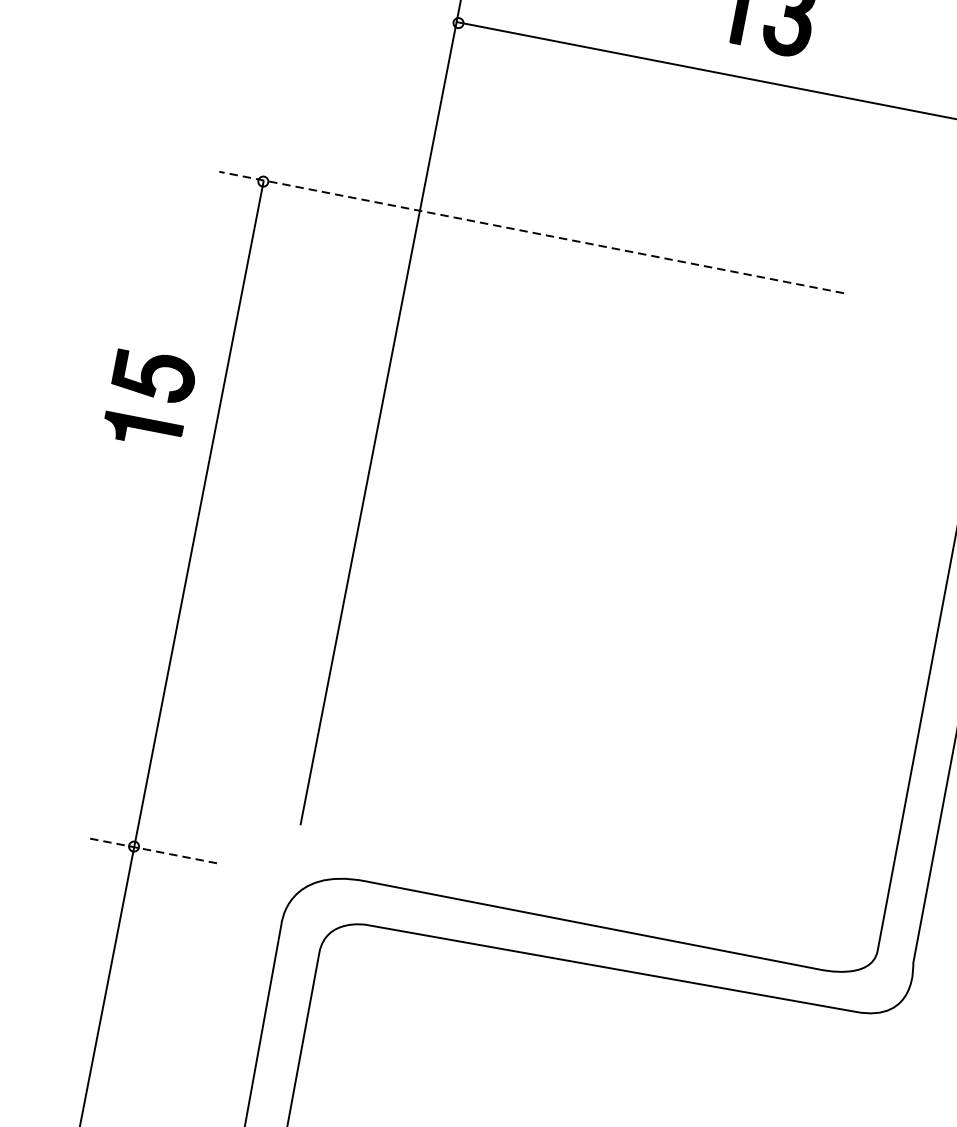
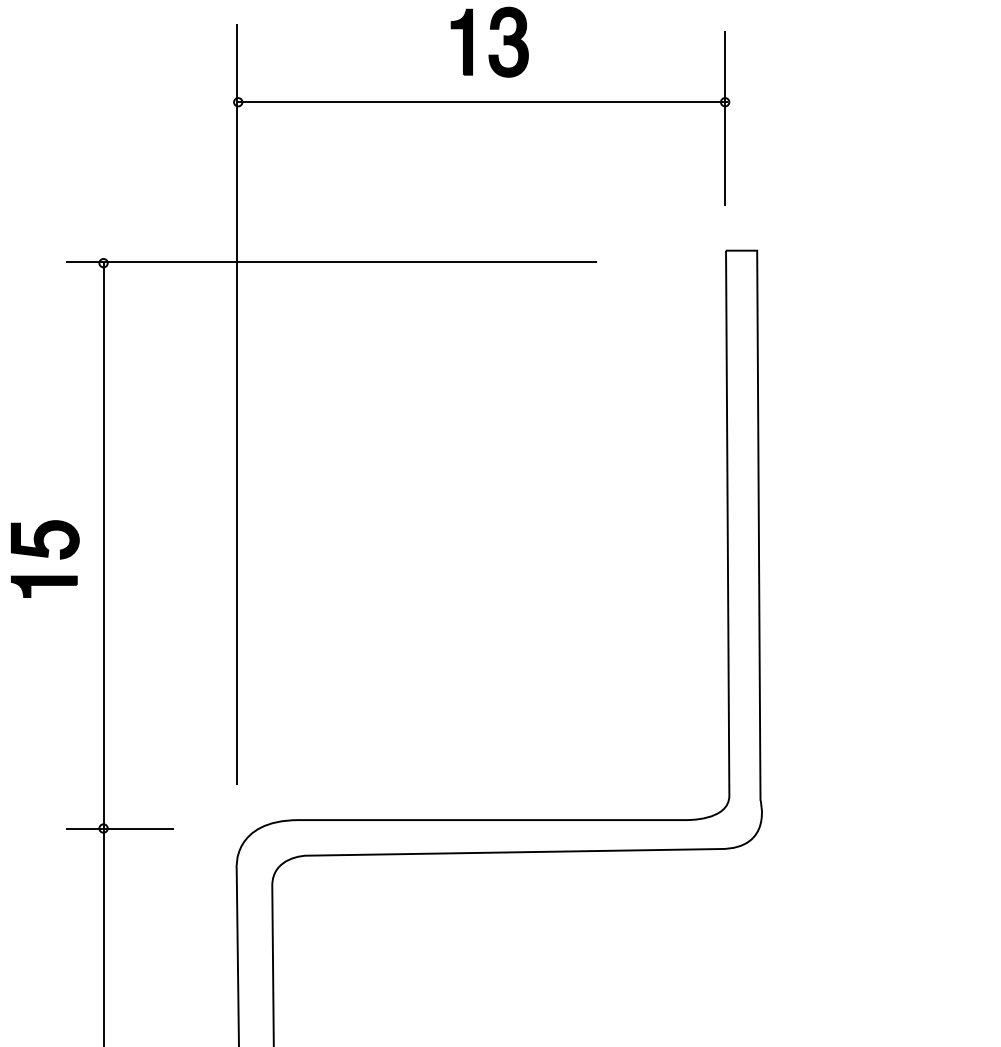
line: (531, 232) -> (331, 262), dashed -> solid
part: (150, 398) -> (45, 558), moved
line: (152, 851) -> (119, 829), dashed -> solid

